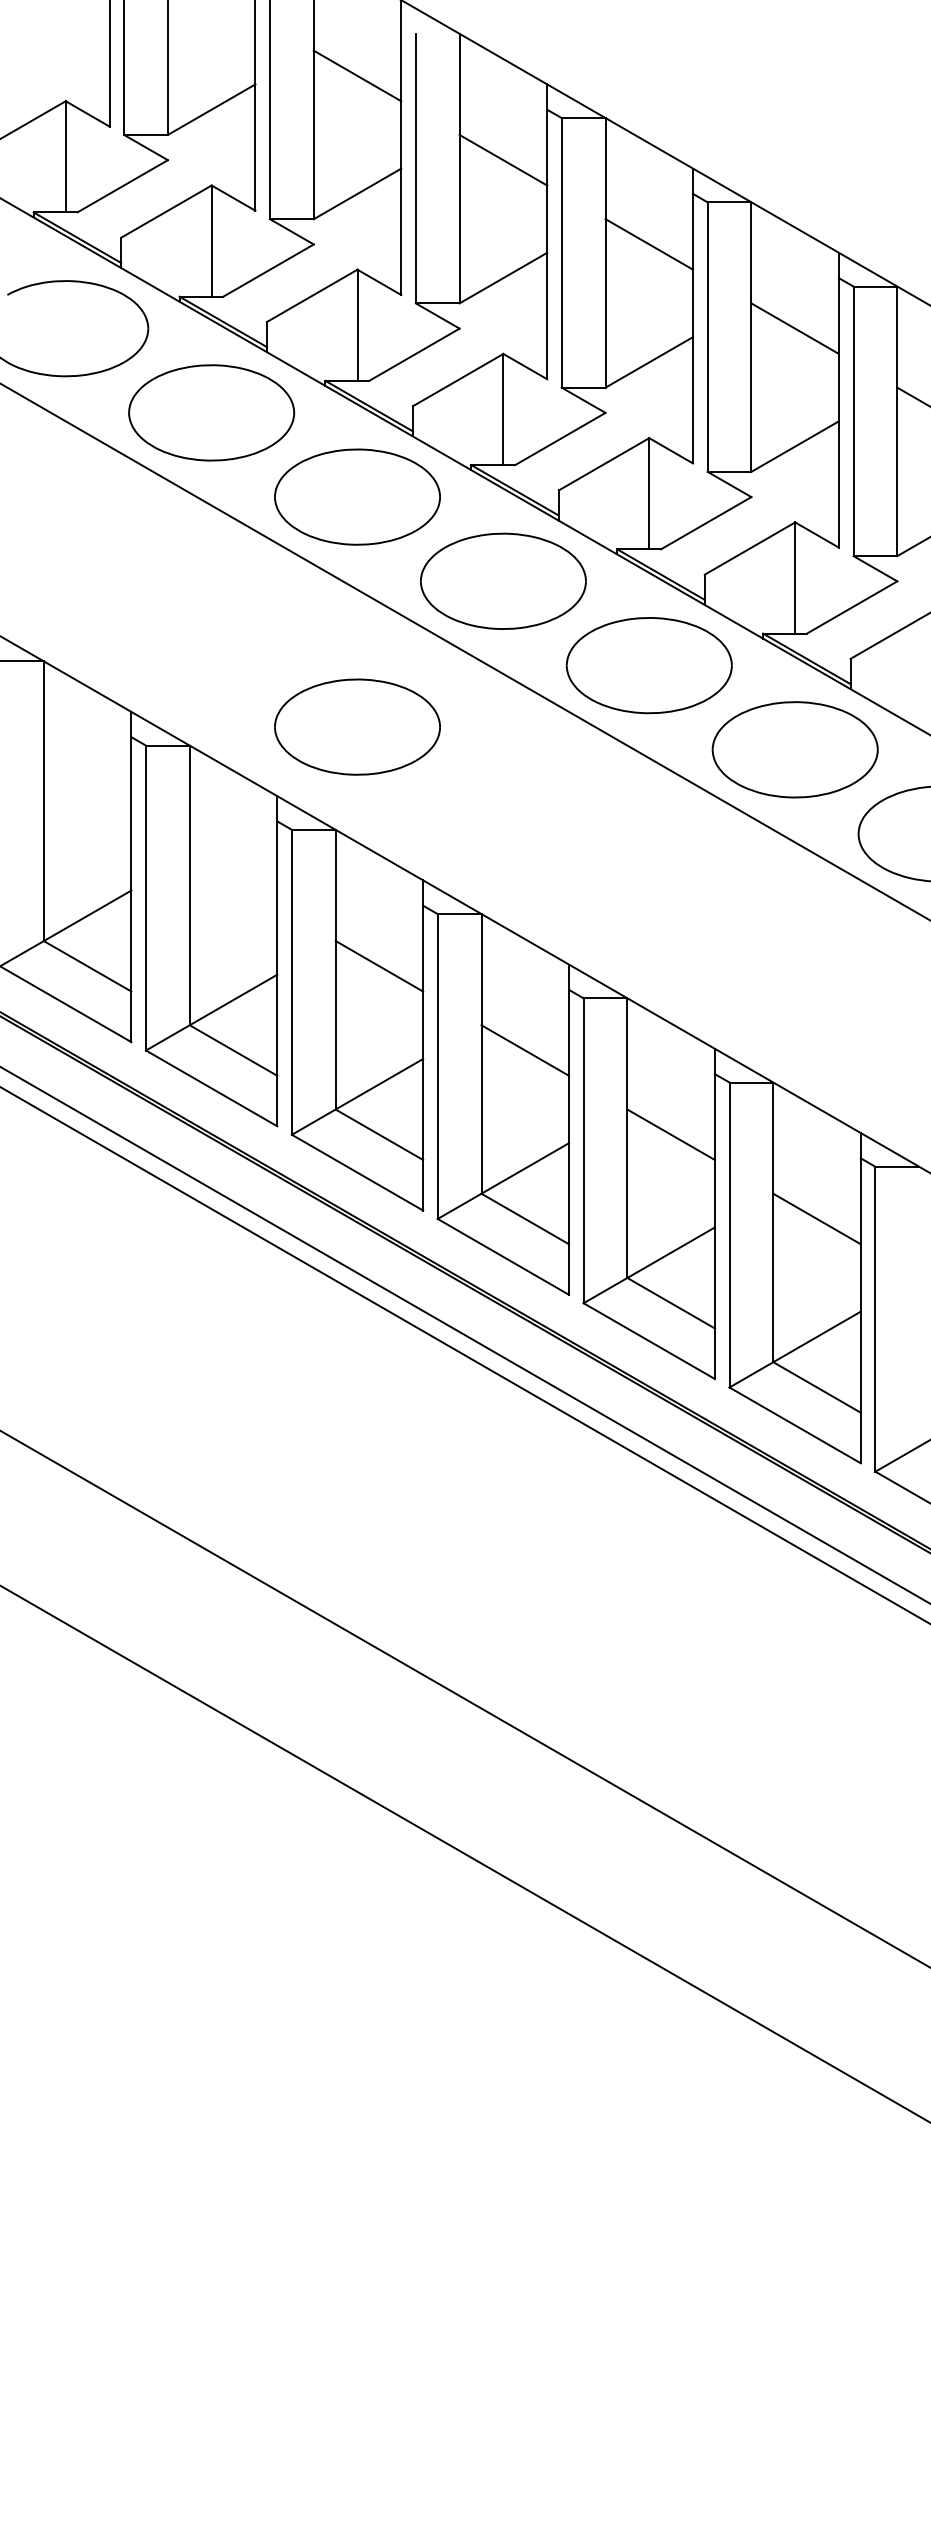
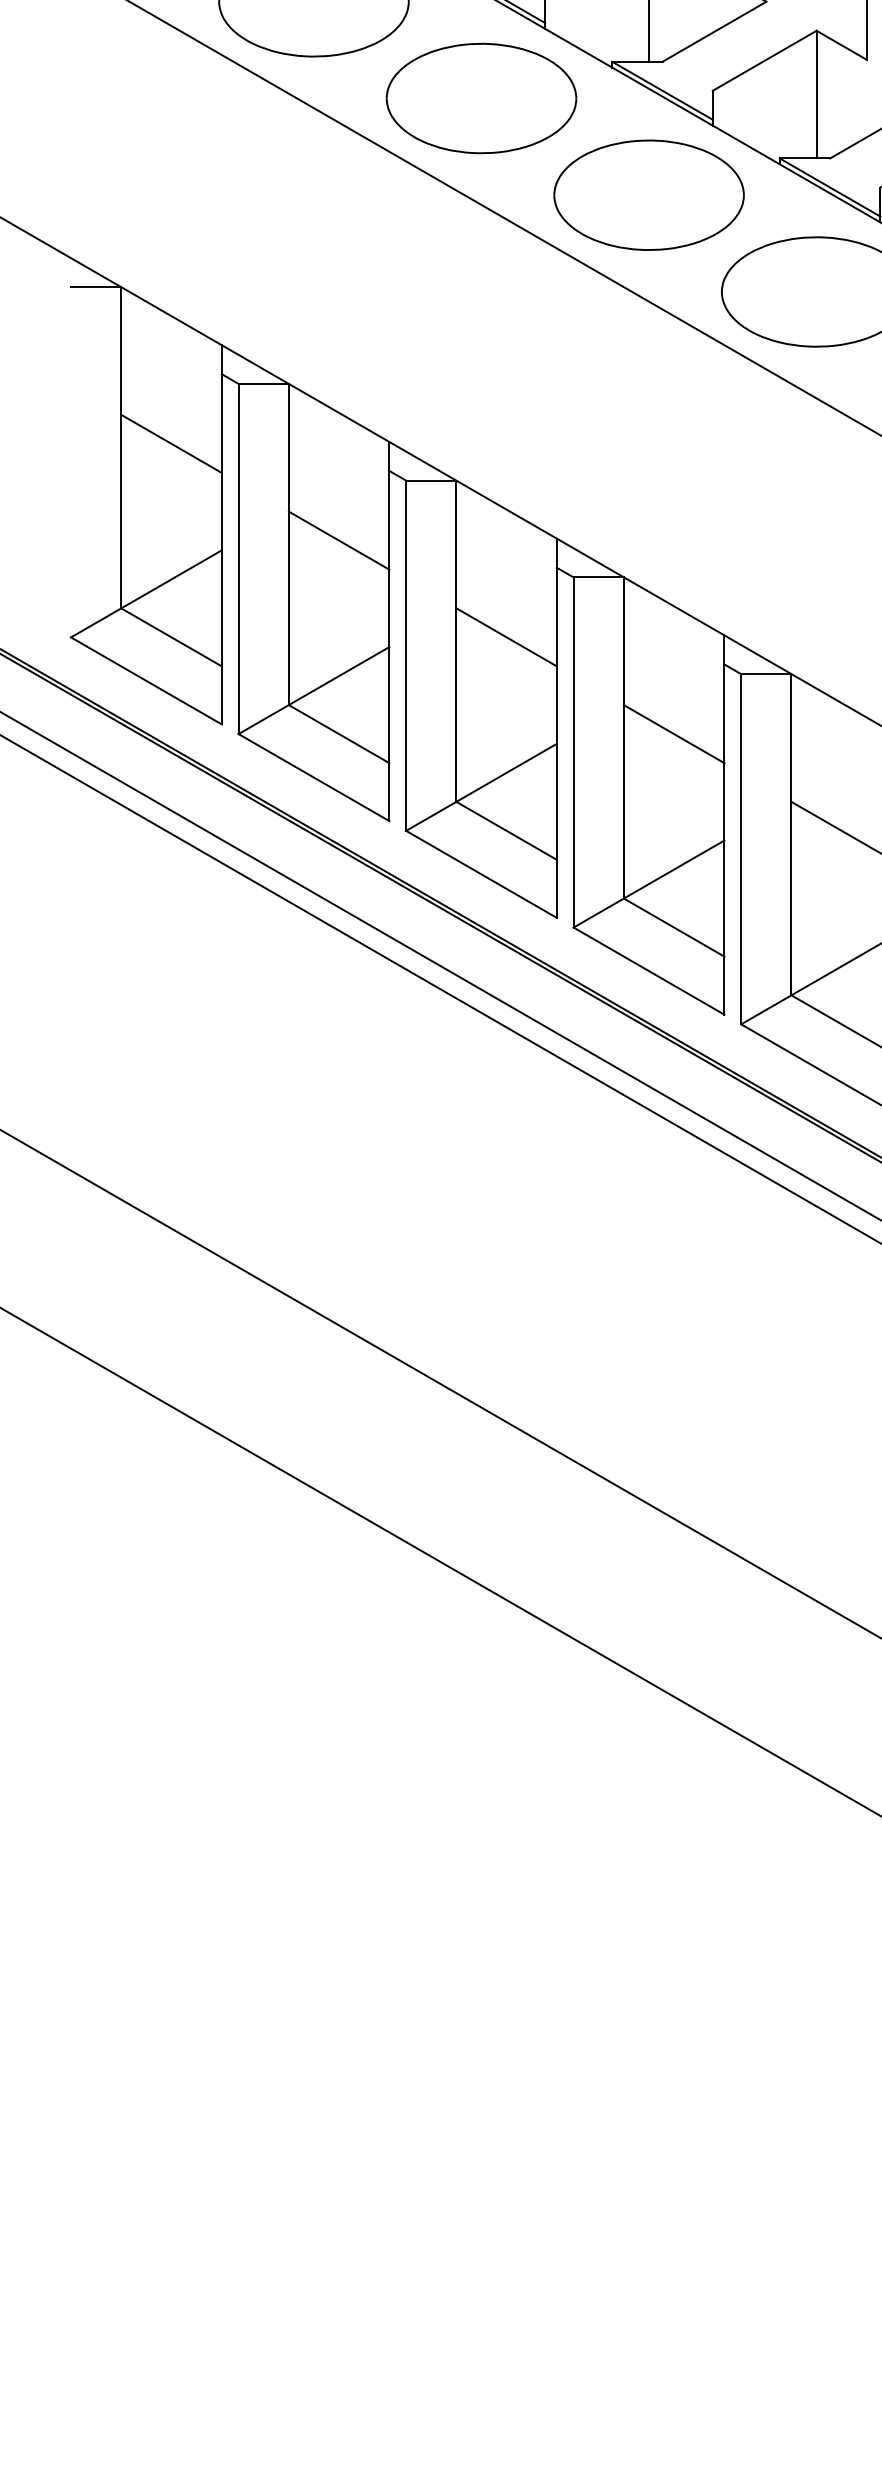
part: (357, 726) -> (481, 361), removed
line: (87, 797) -> (171, 443), added
line: (233, 881) -> (339, 539), added

